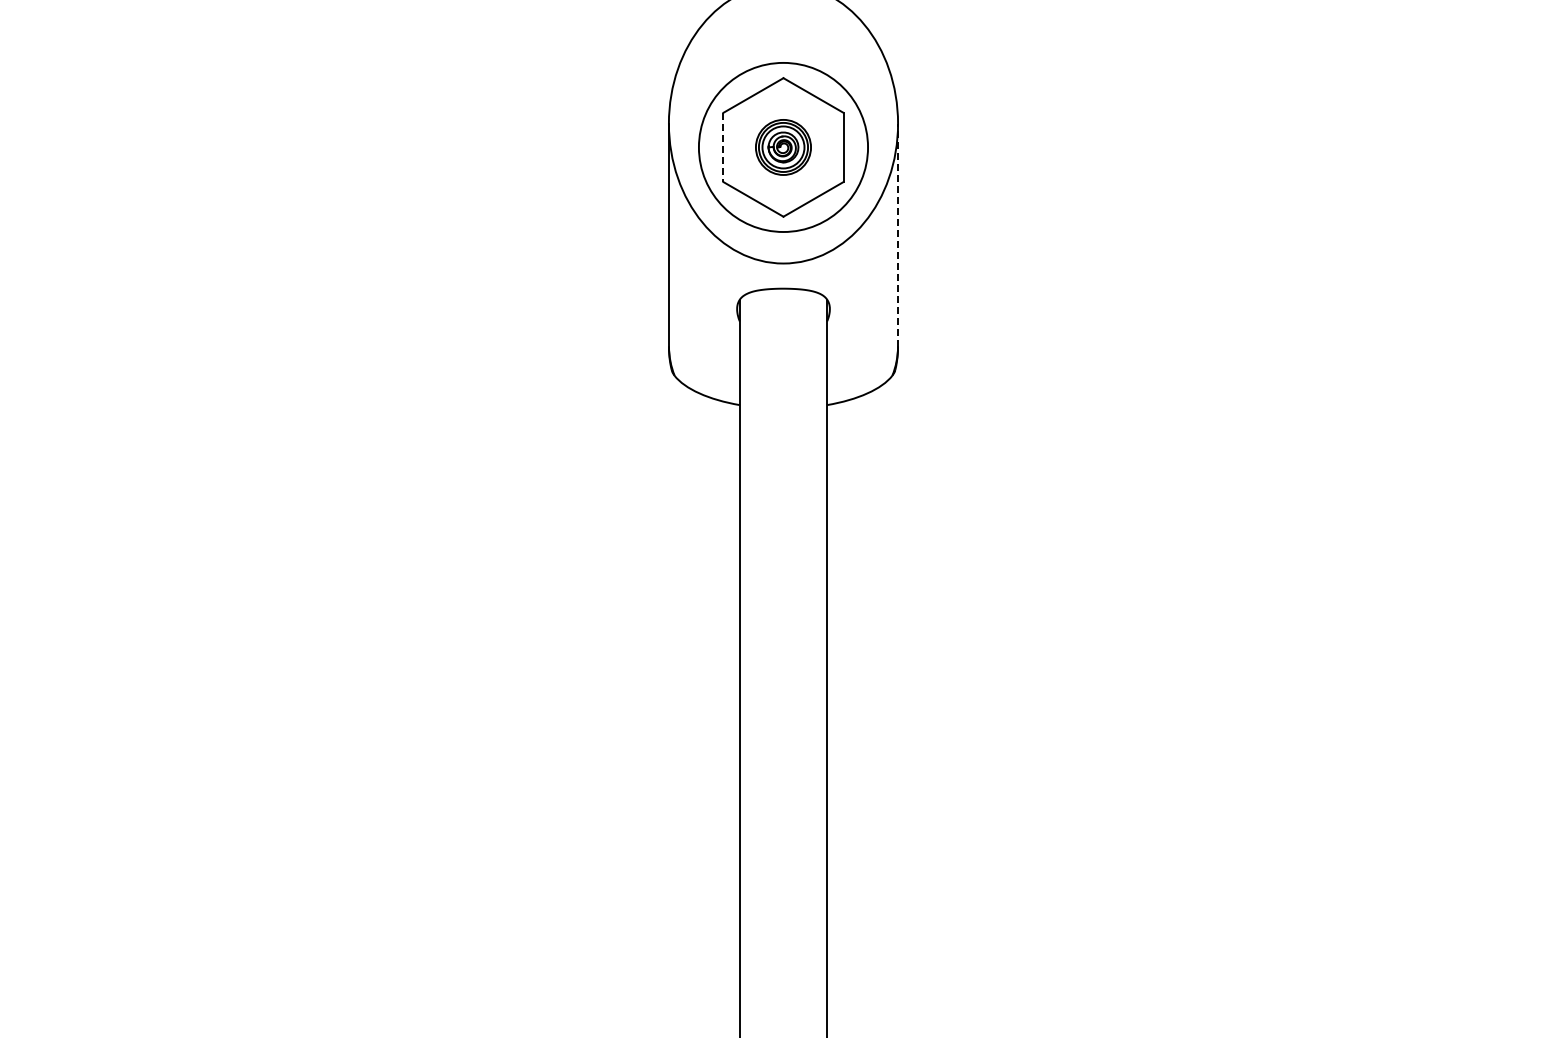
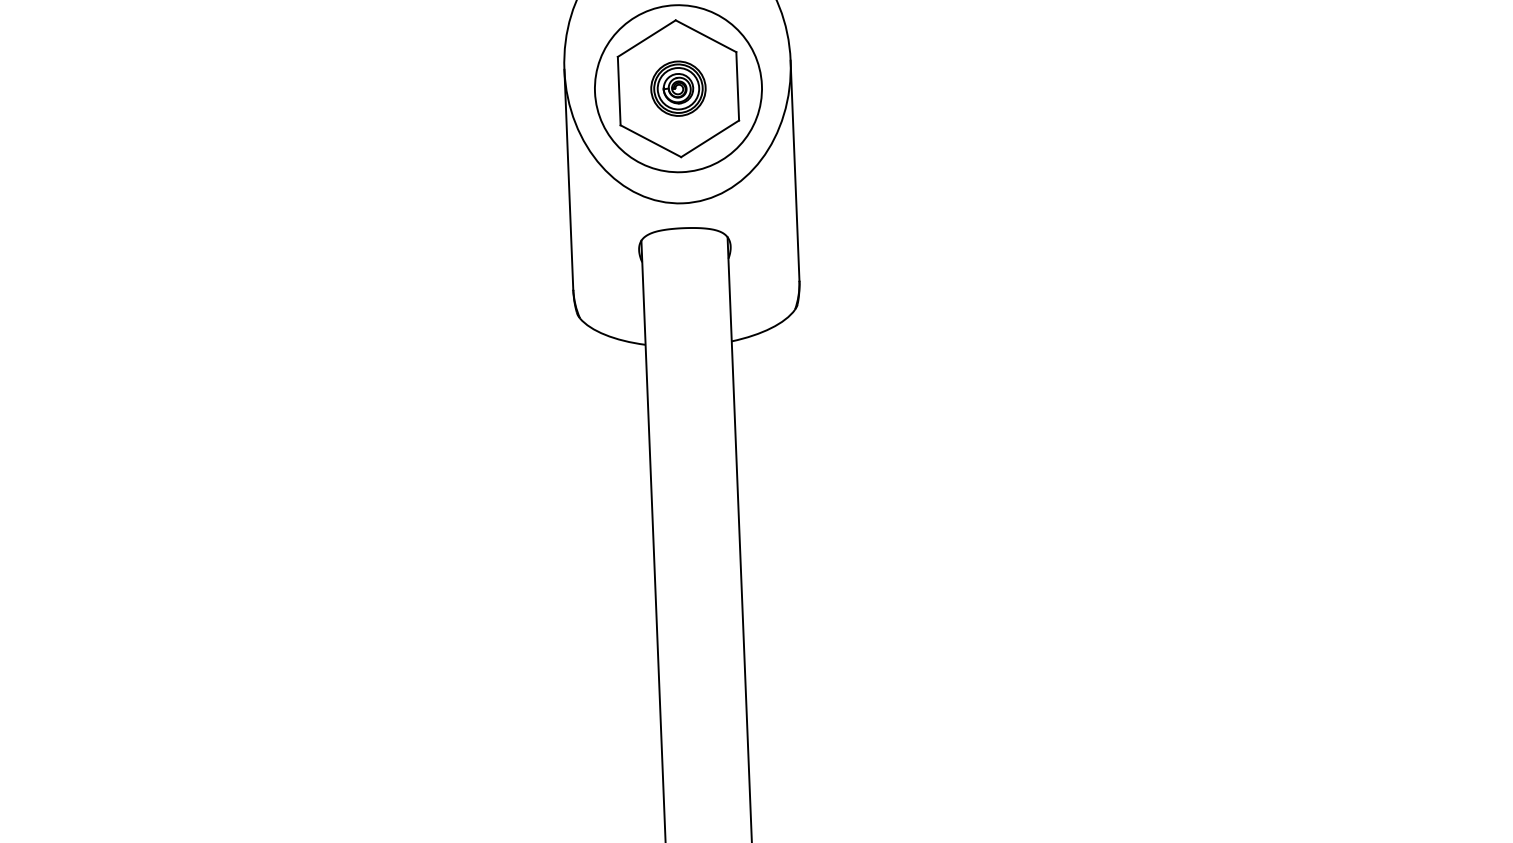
line: (723, 147) -> (619, 91), dashed -> solid
line: (898, 234) -> (795, 170), dashed -> solid

